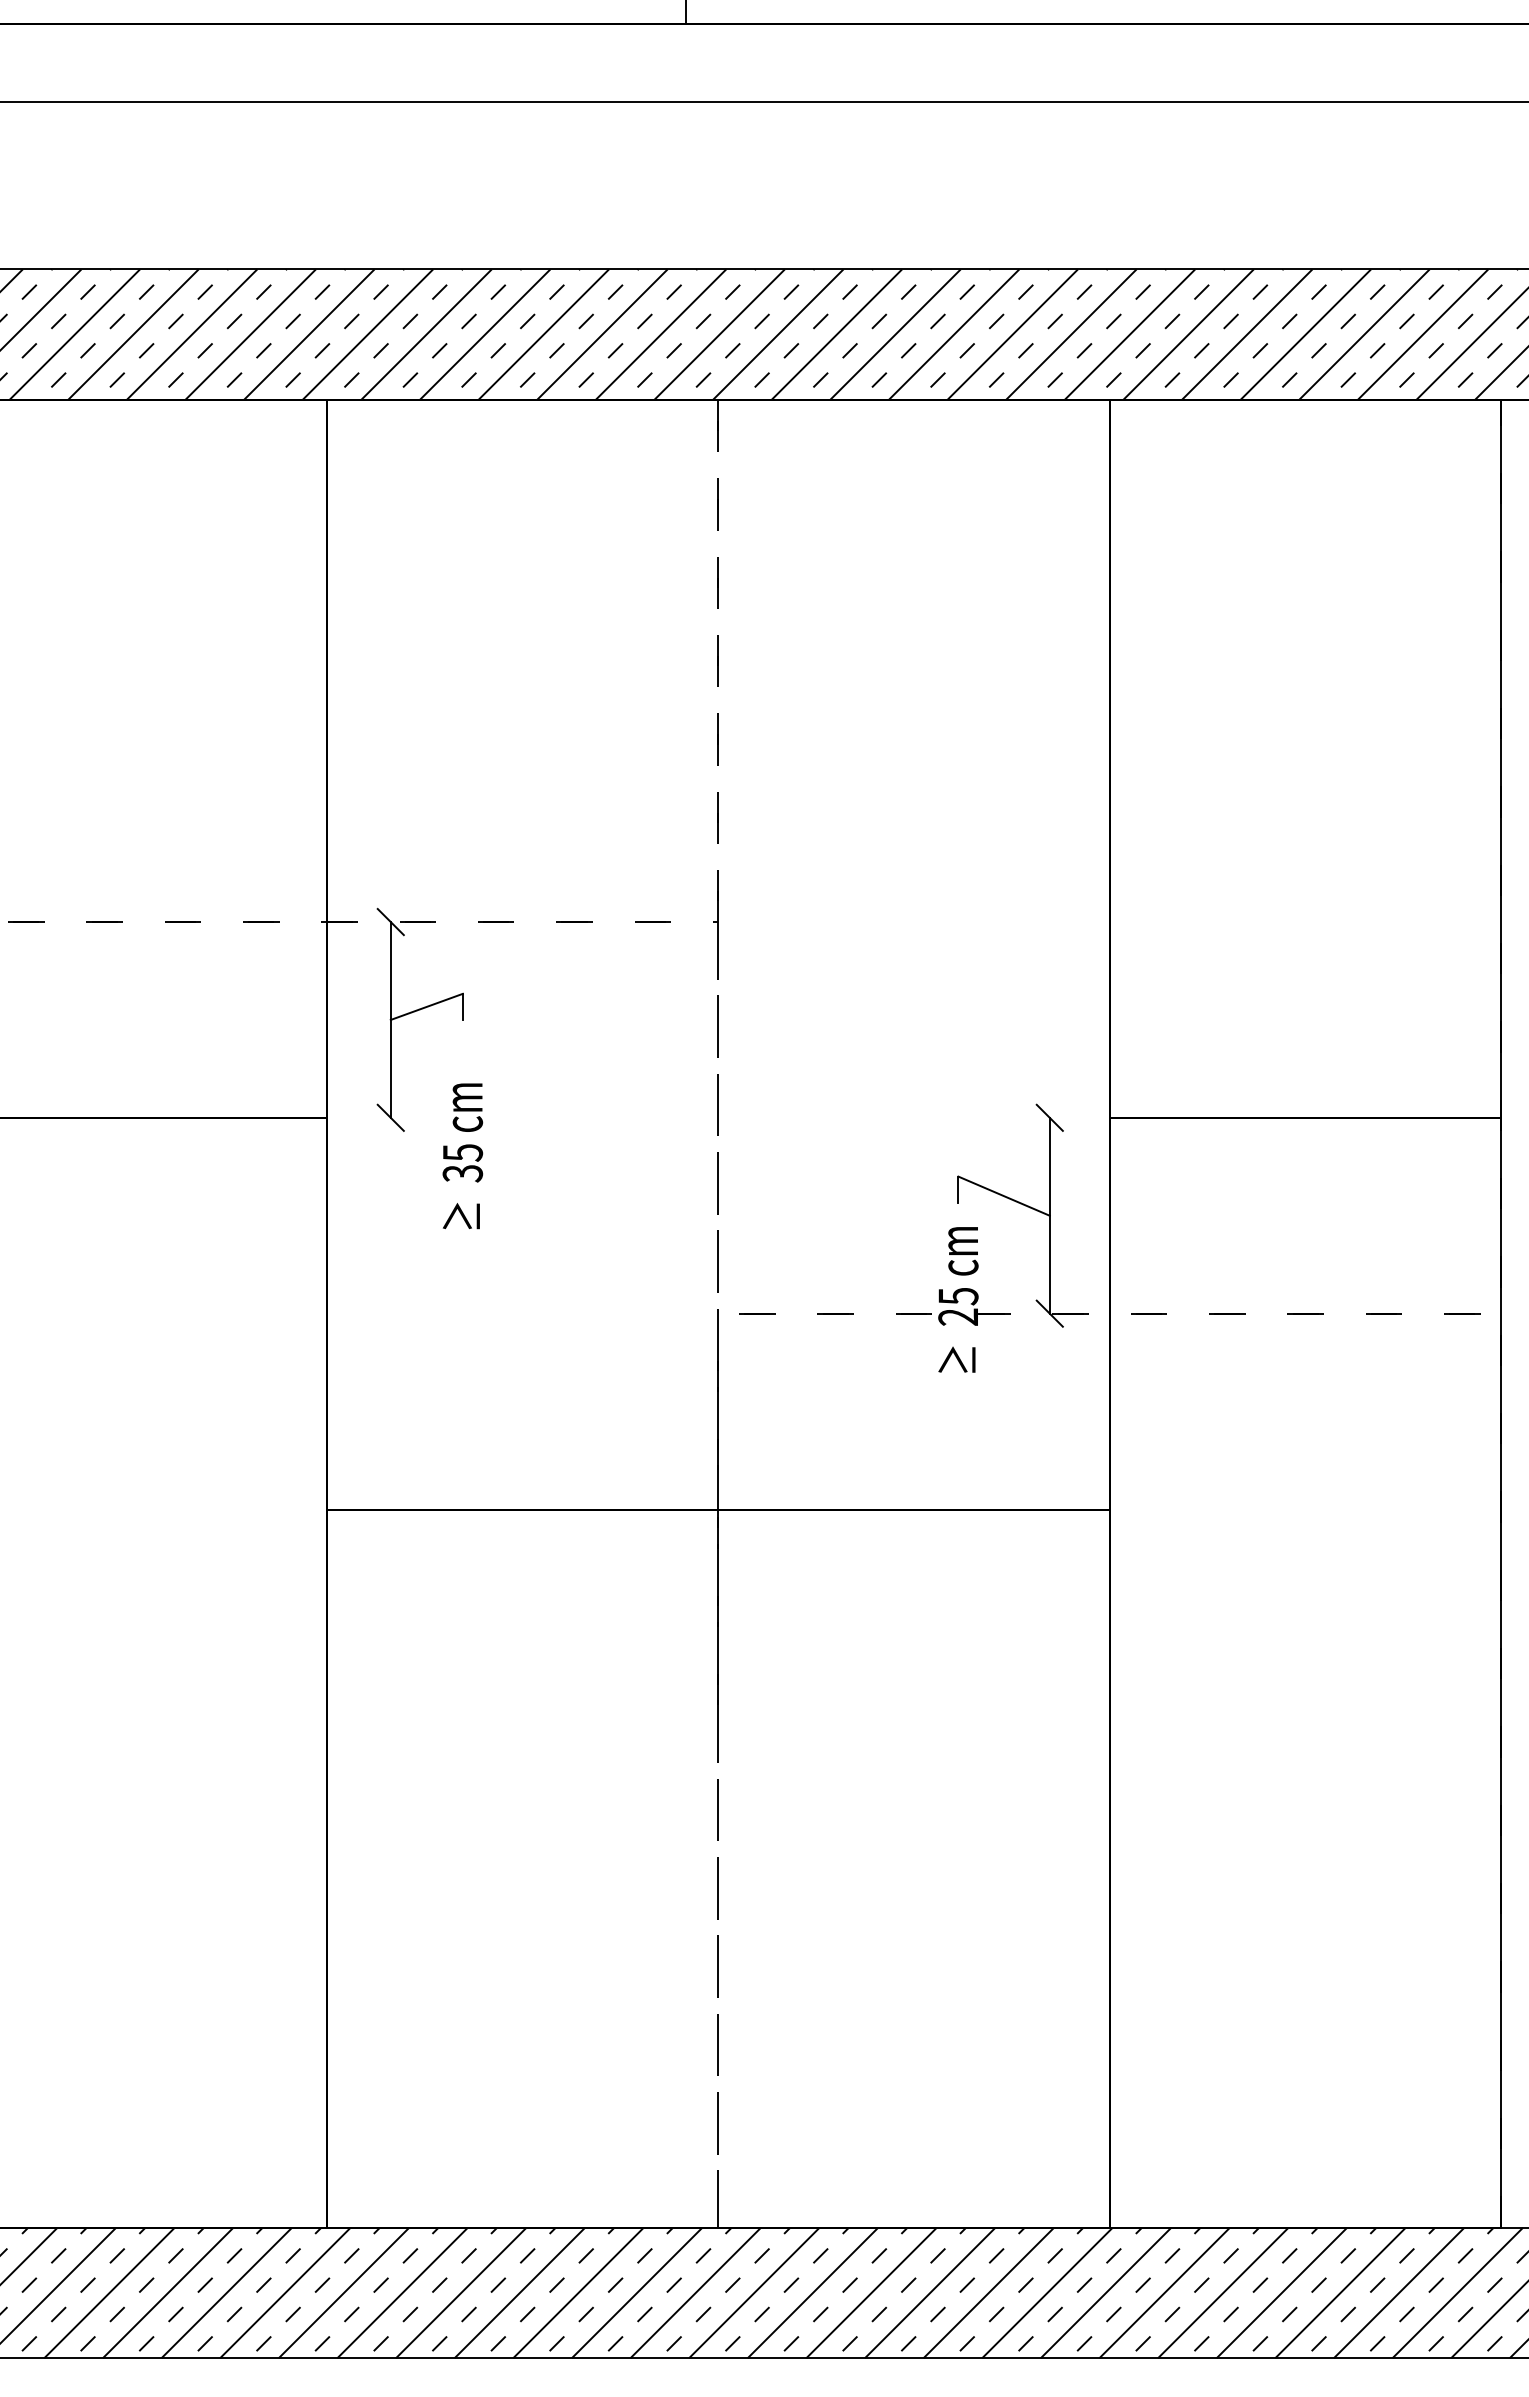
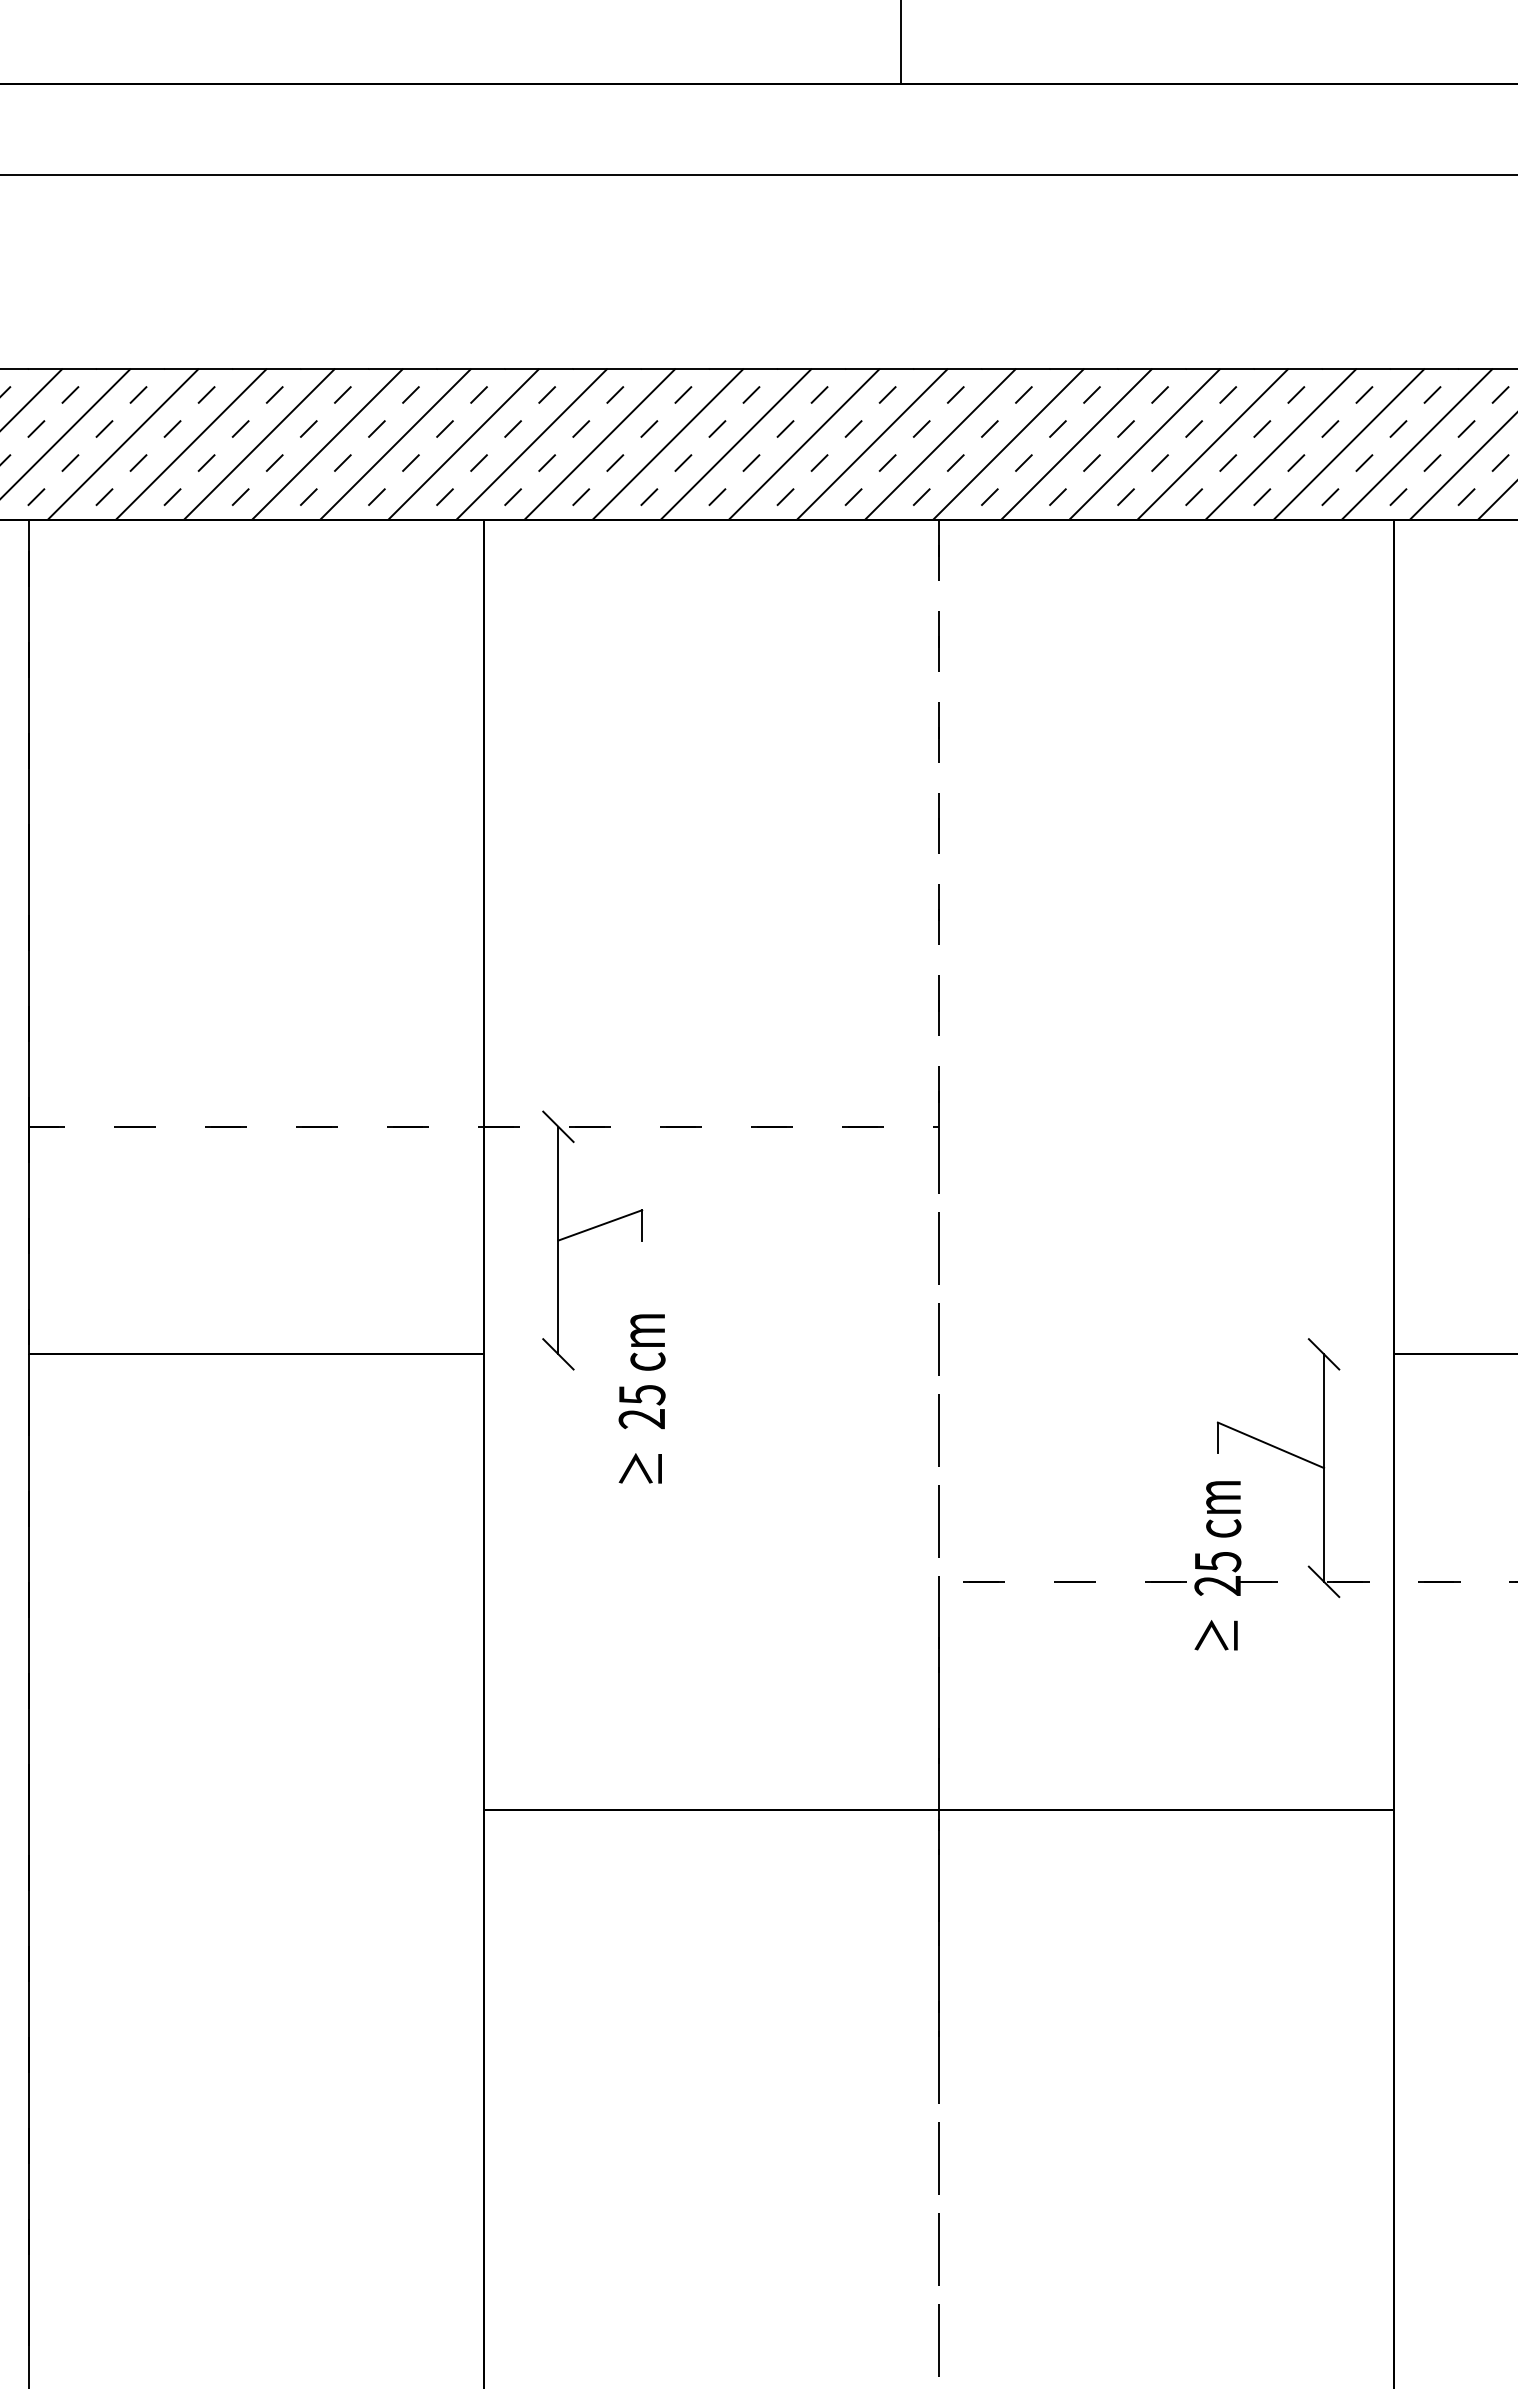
text: (462, 1173) -> (641, 1418), 35 -> 25

